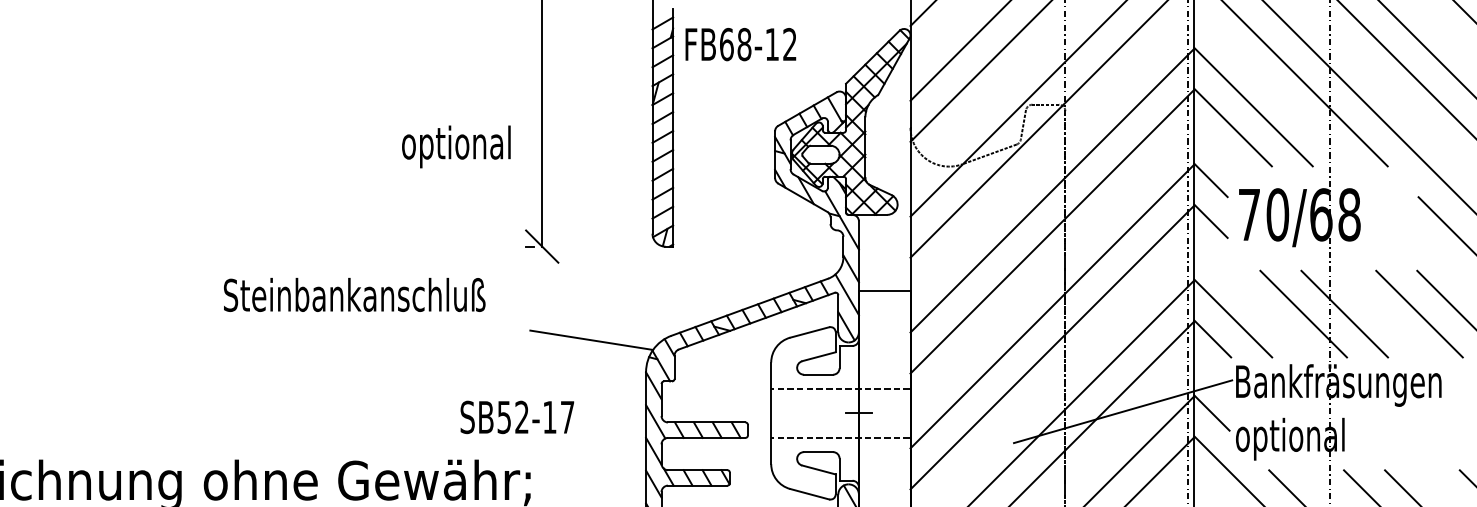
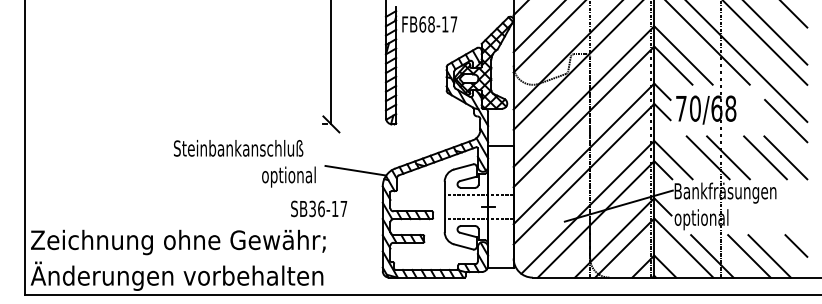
text: (788, 44) -> (453, 24), FB68-12 -> FB68-17
text: (455, 145) -> (288, 176), moved
text: (512, 416) -> (316, 208), SB52-17 -> SB36-17

